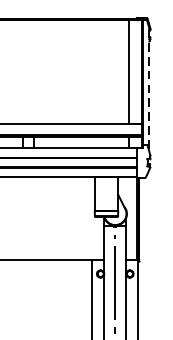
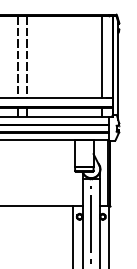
line: (23, 72) -> (18, 57), added
line: (34, 72) -> (27, 57), added
line: (149, 90) -> (118, 71), dashed -> solid

